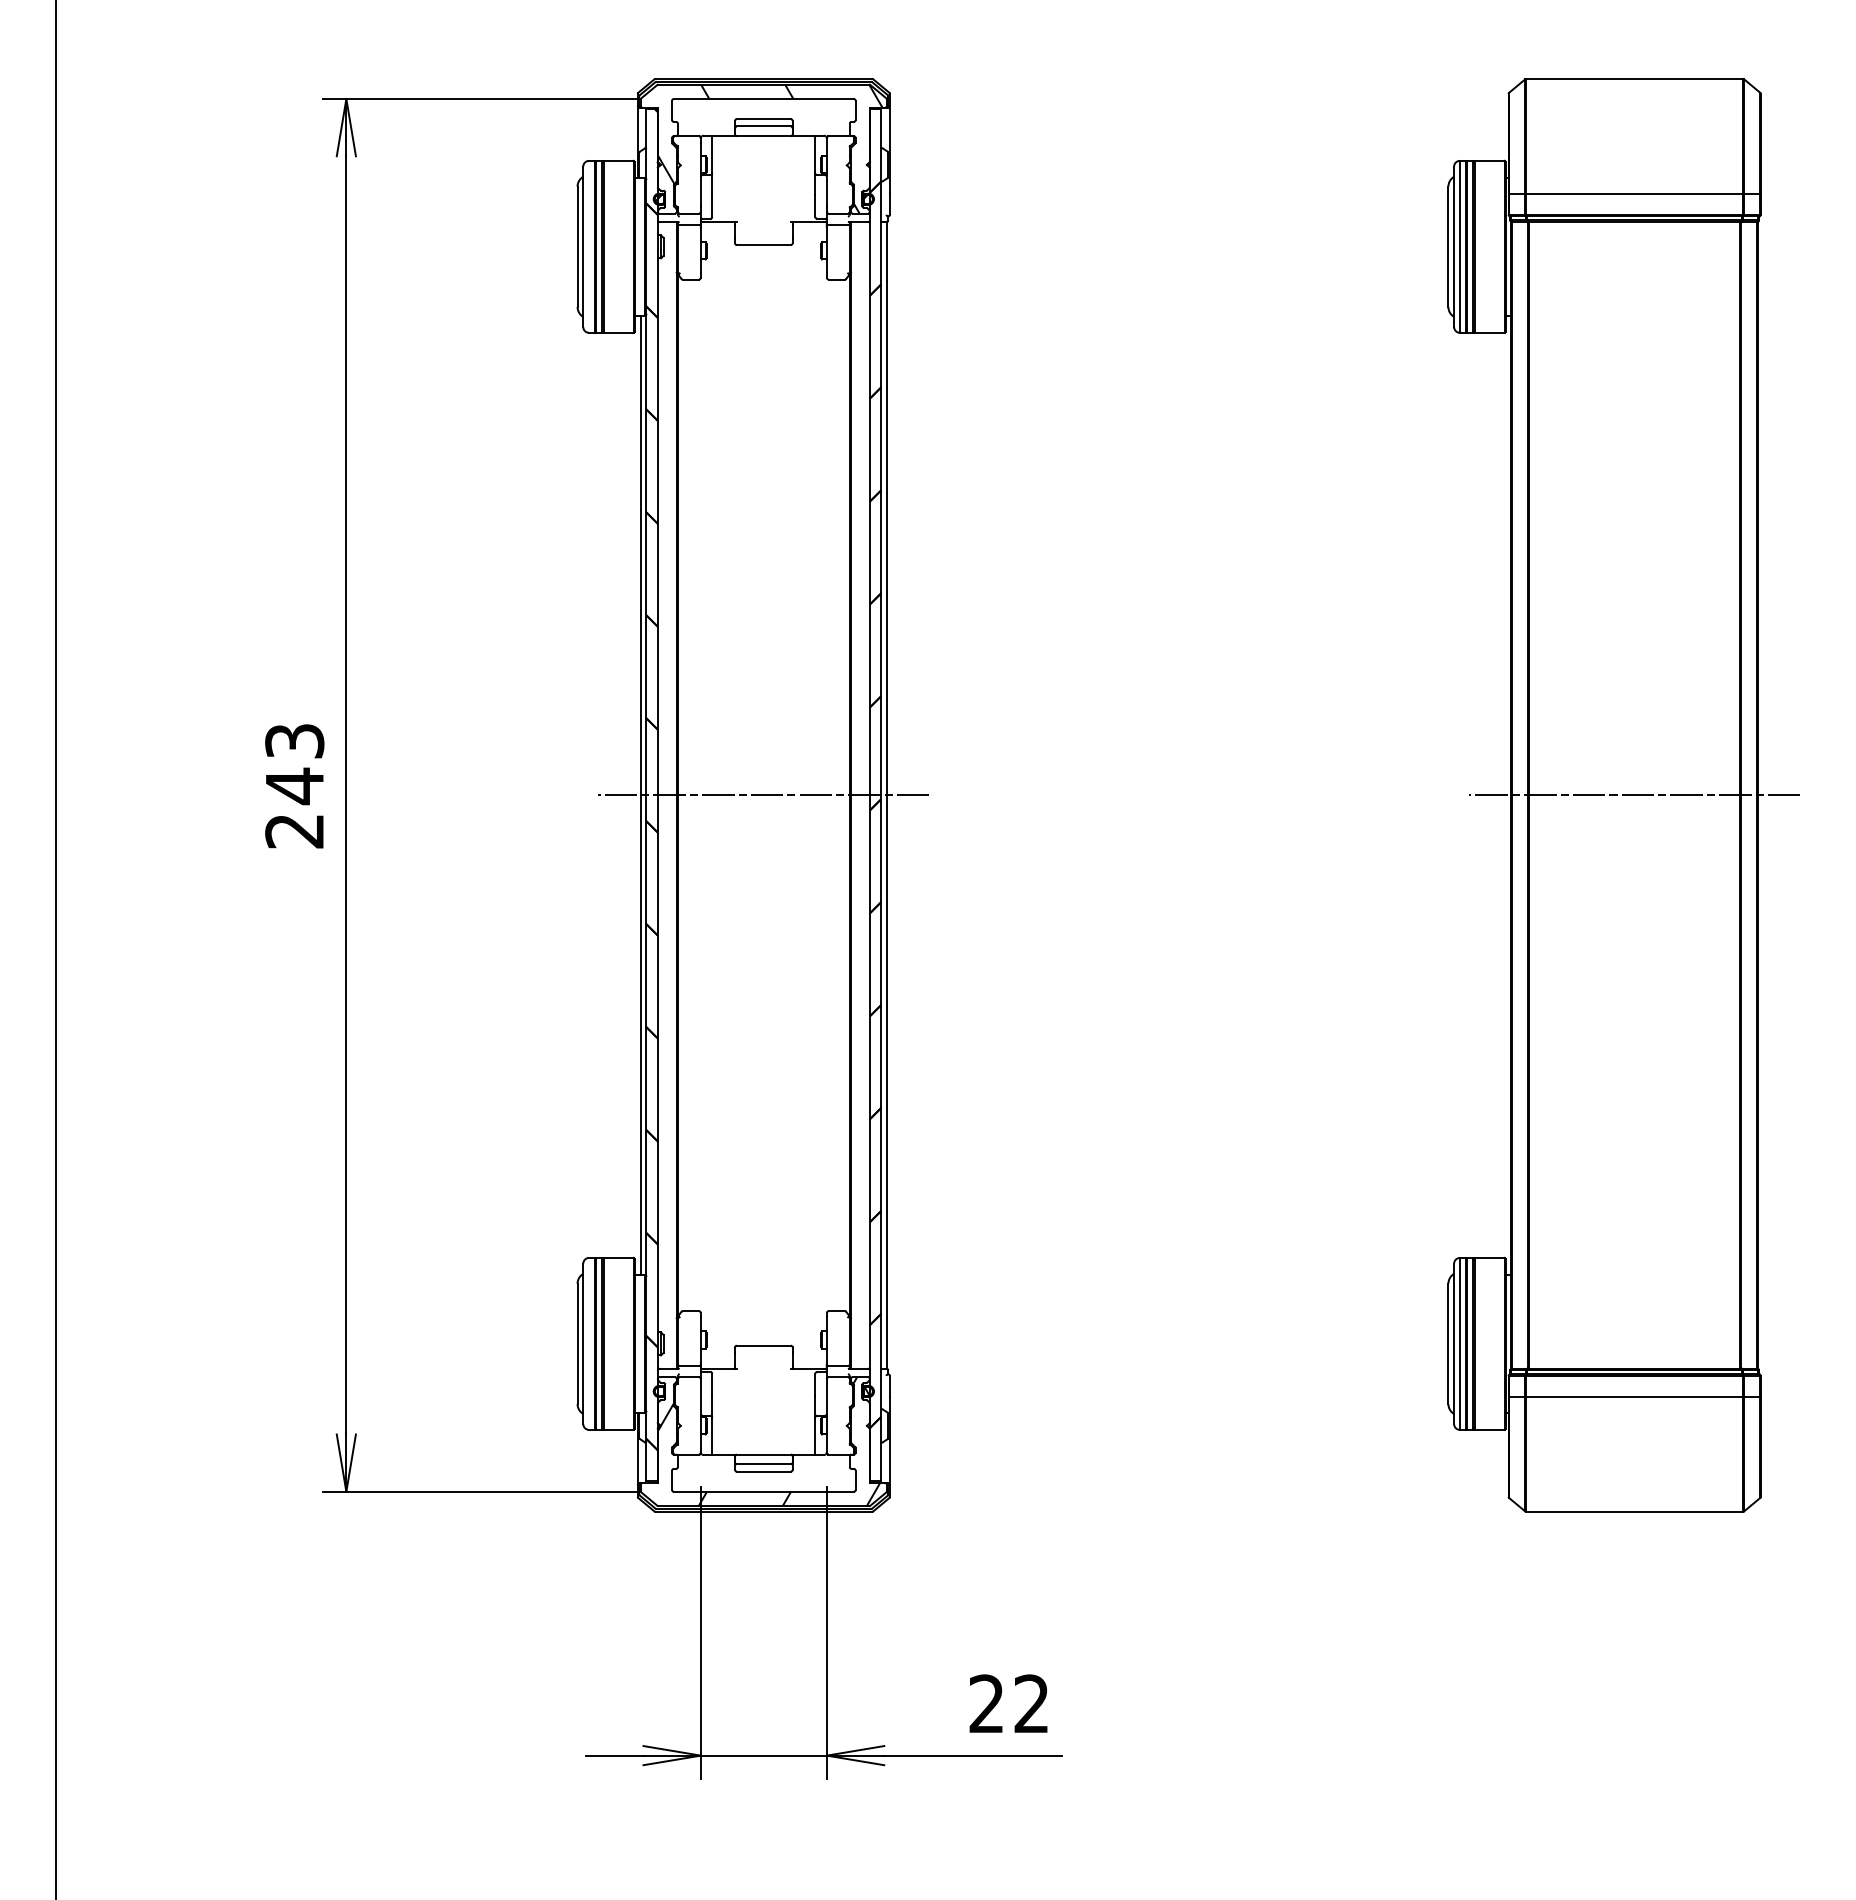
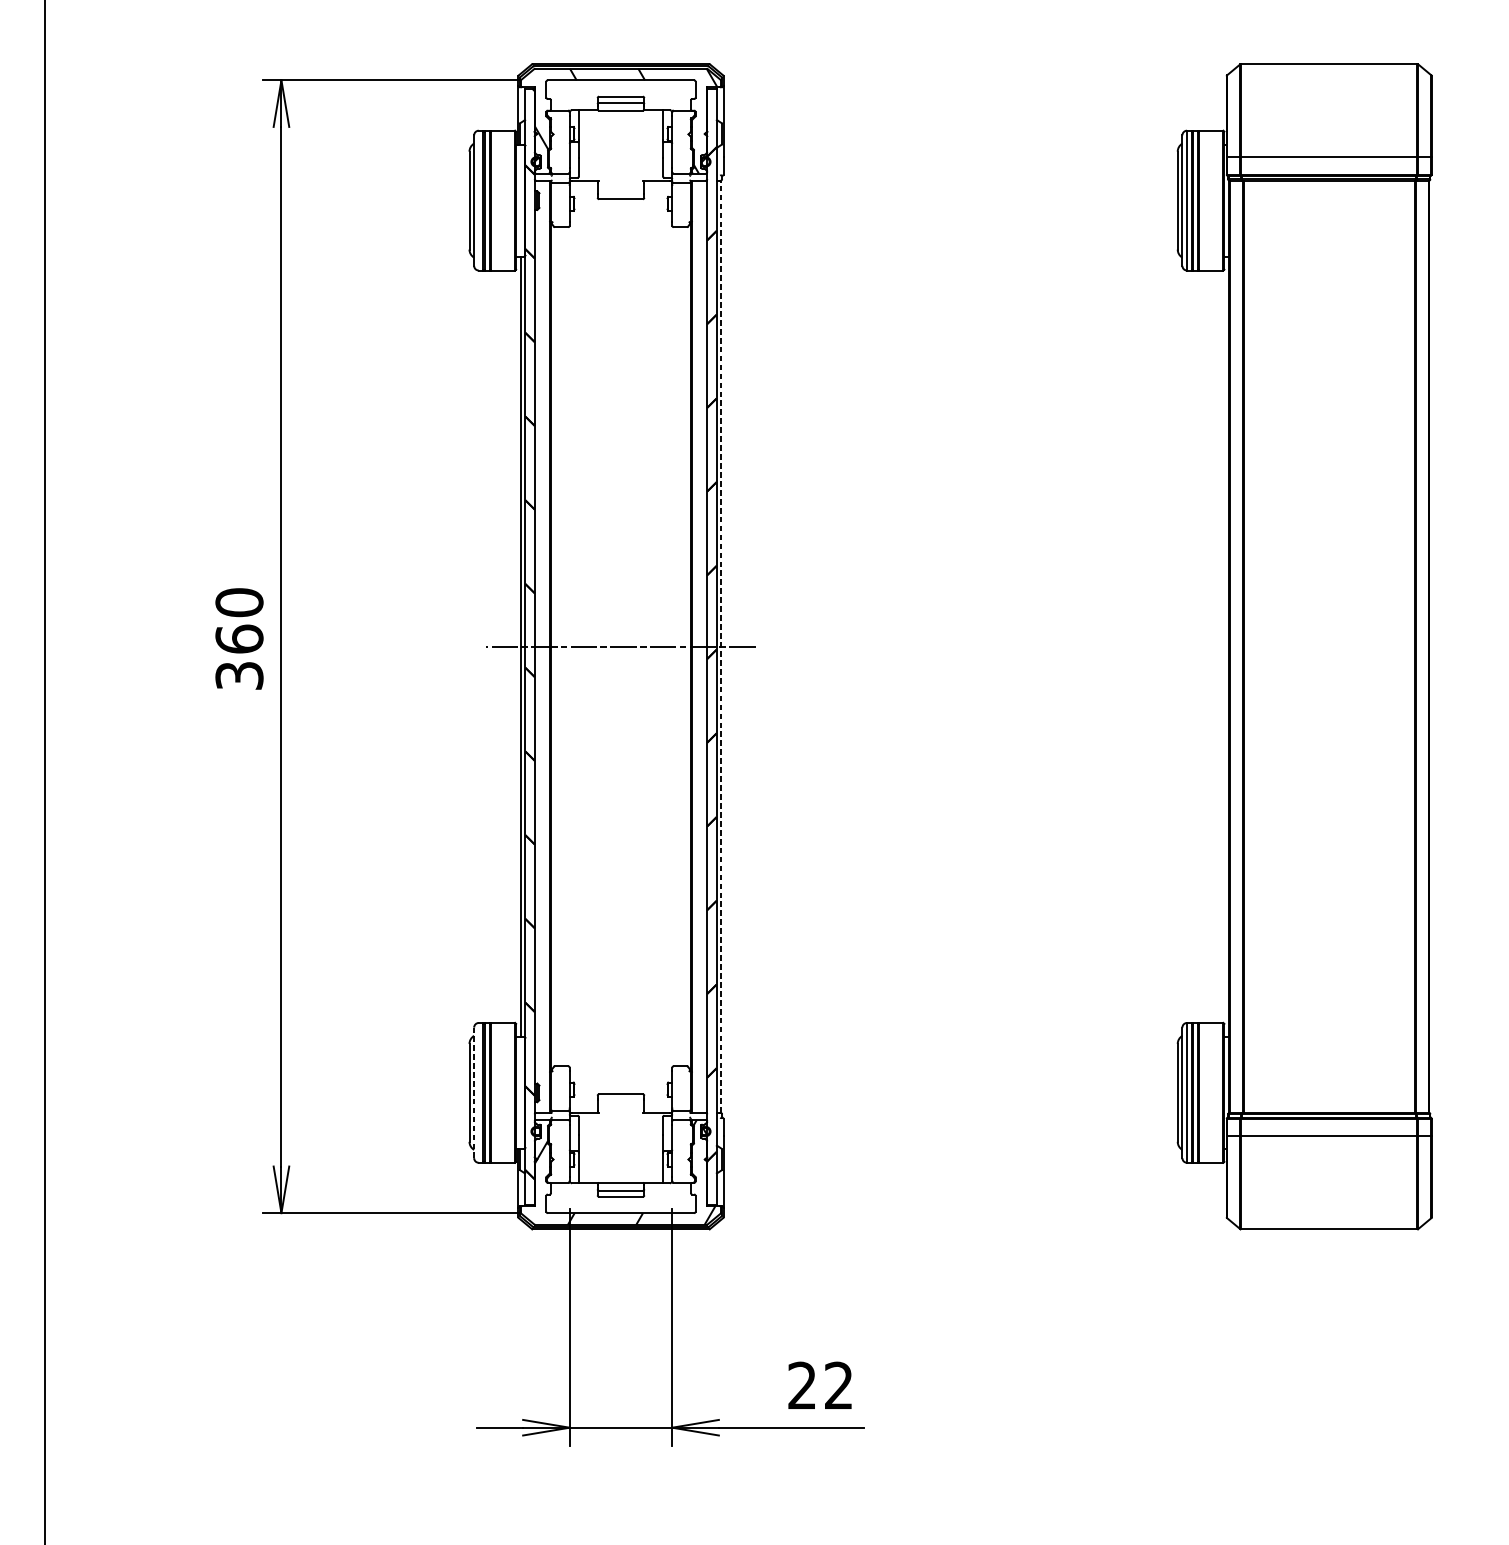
text: (294, 785) -> (239, 638), 243 -> 360
line: (887, 794) -> (721, 646), solid -> dashed
line: (1634, 795) -> (1329, 646), removed
line: (583, 1343) -> (474, 1092), solid -> dashed

